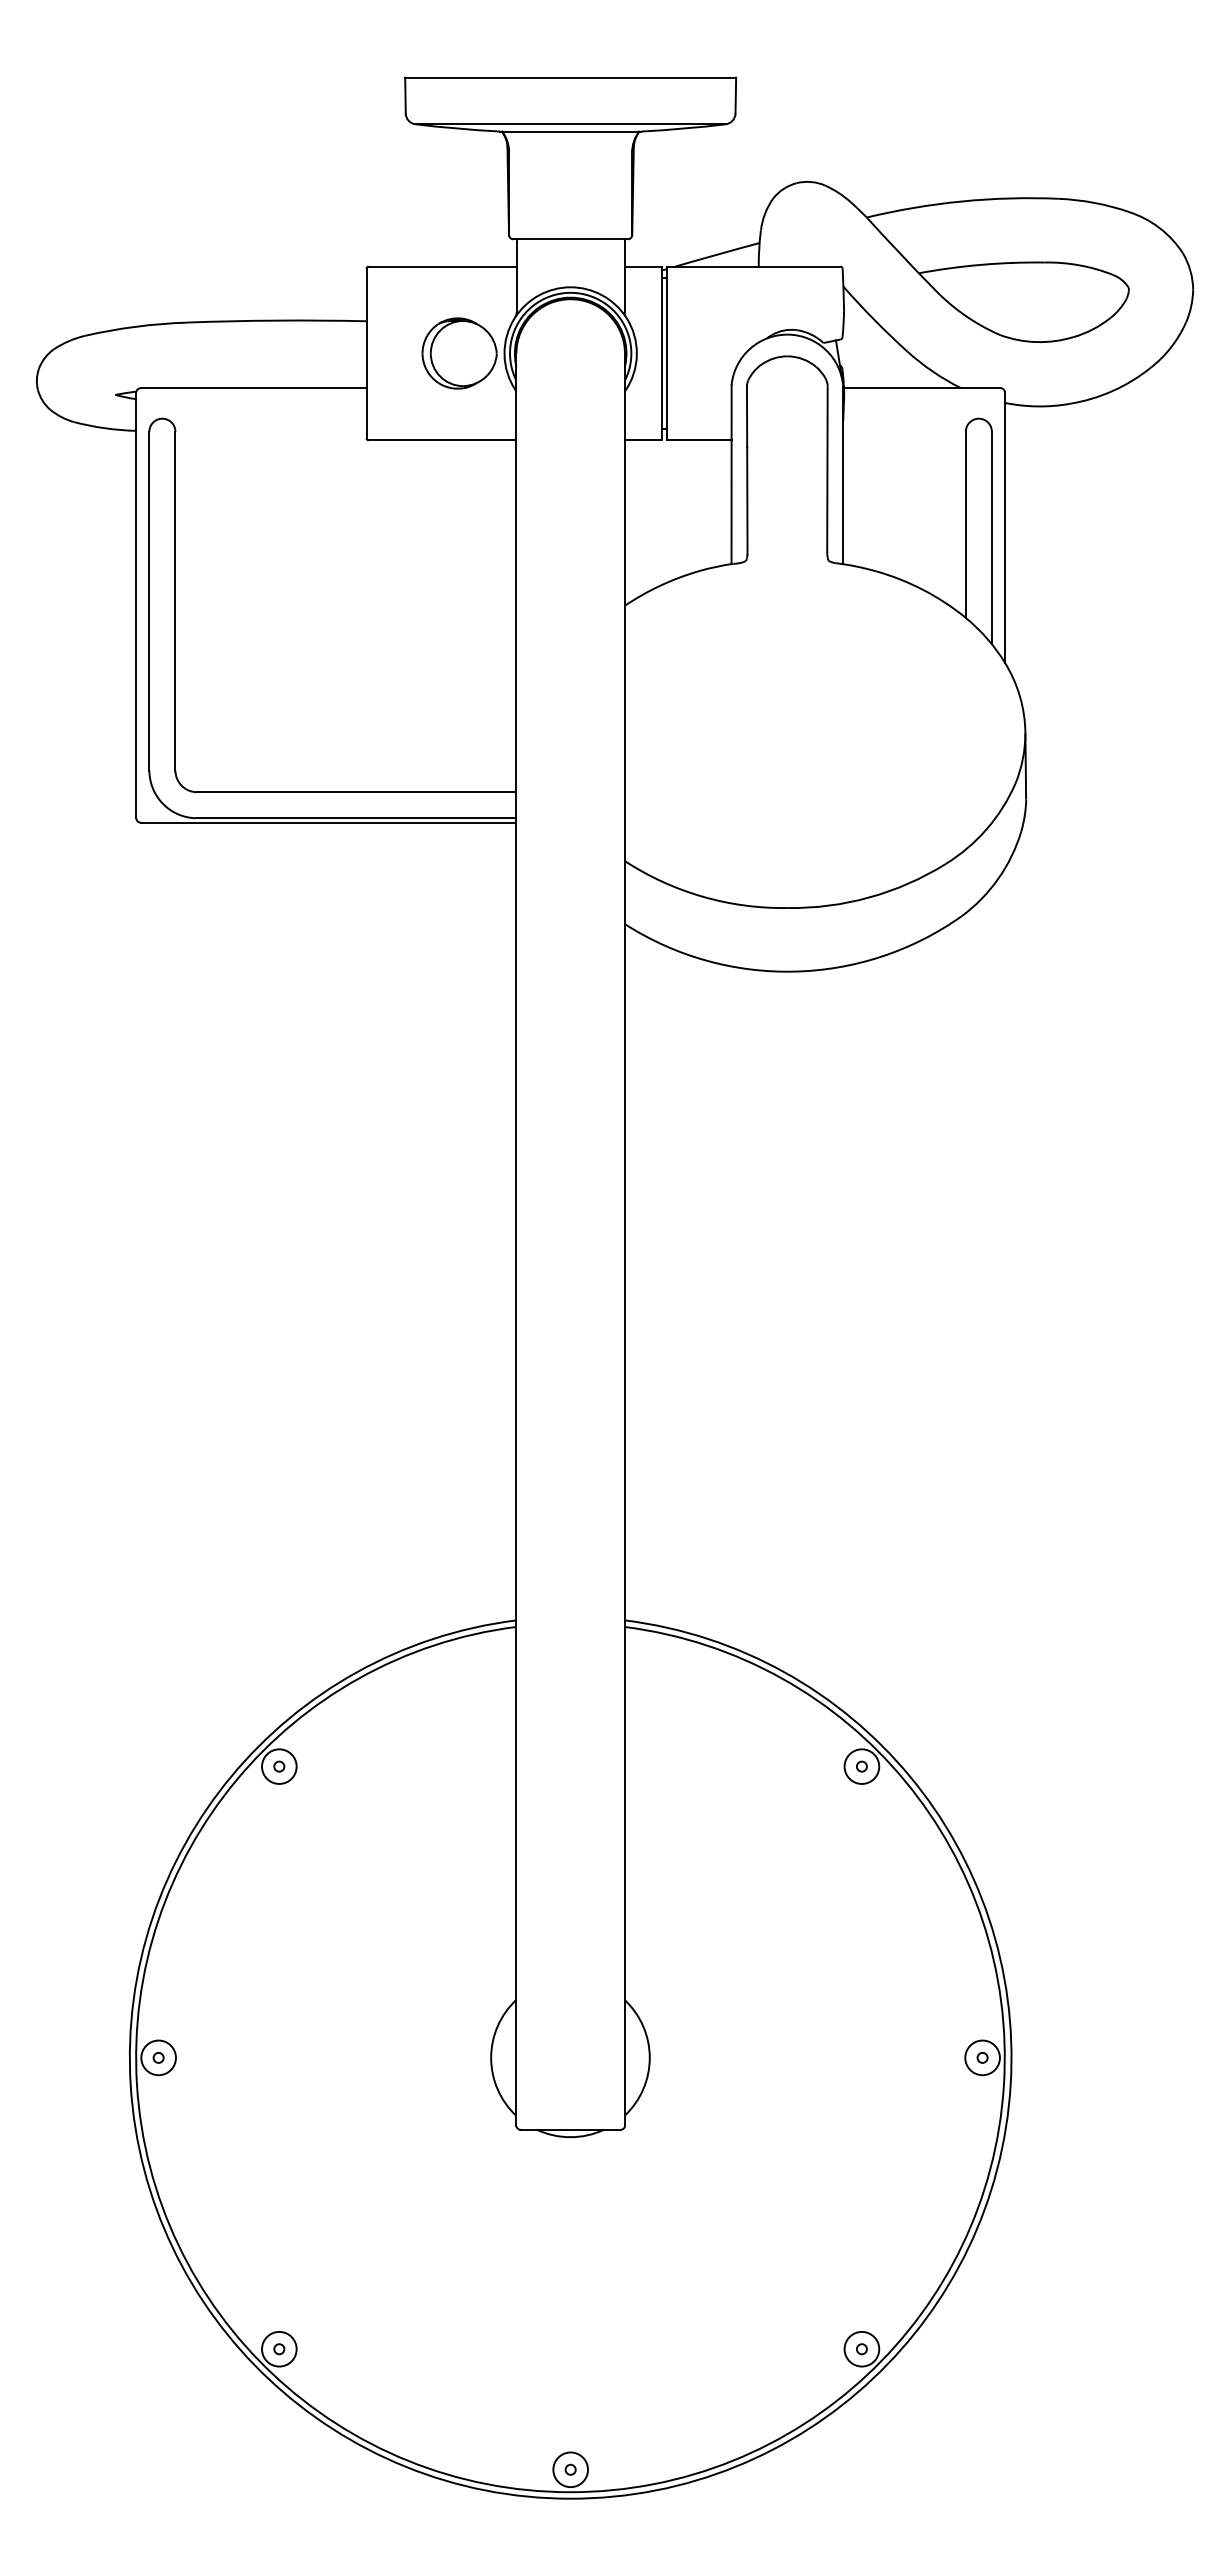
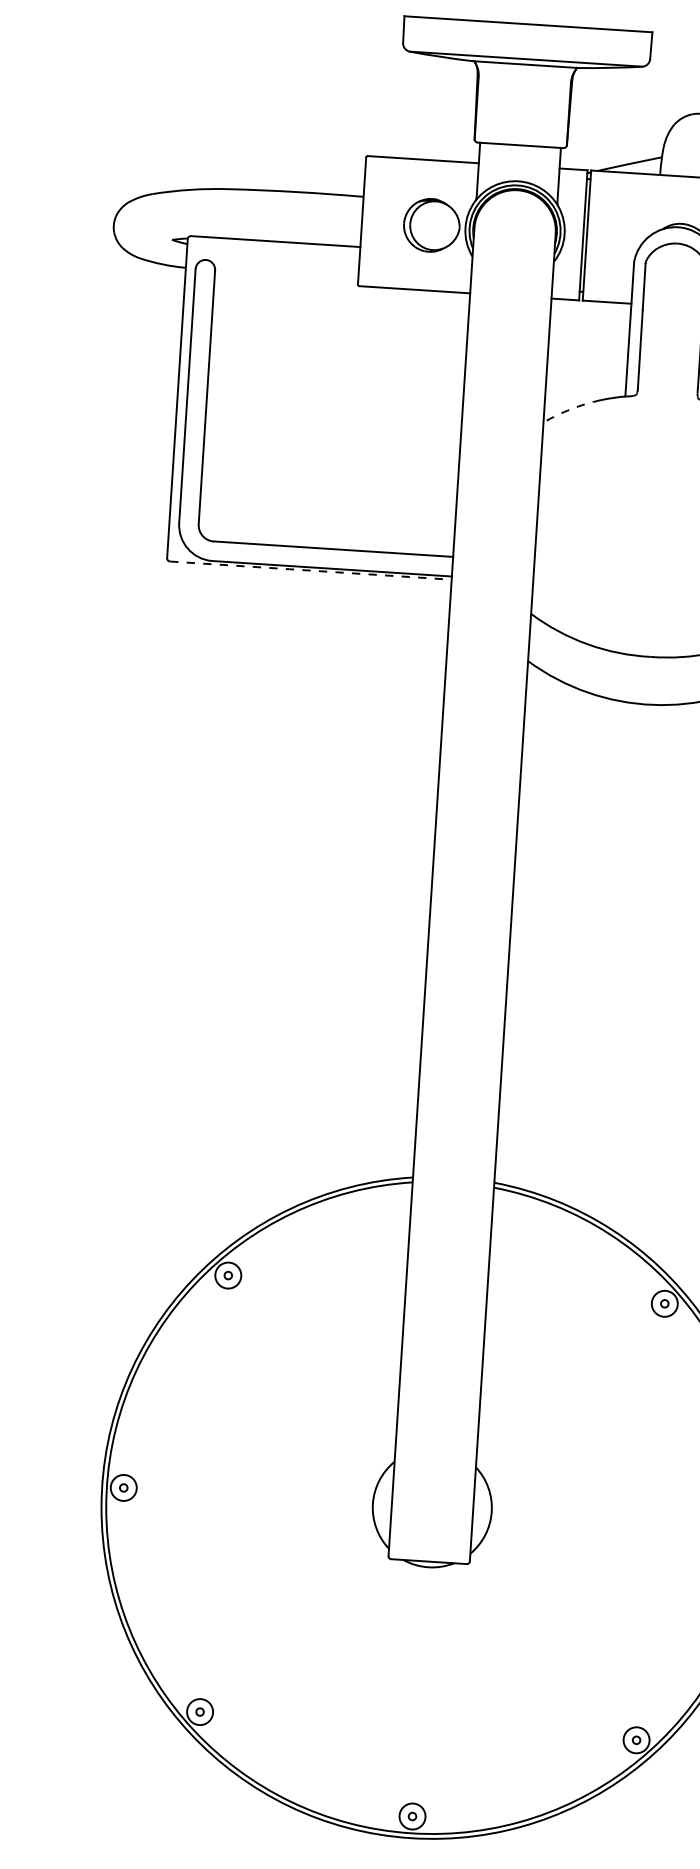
arc: (660, 585) -> (571, 409), solid -> dashed
line: (328, 822) -> (310, 570), solid -> dashed

